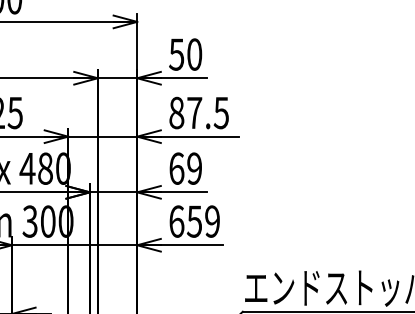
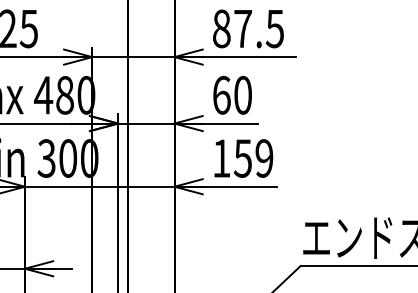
text: (194, 168) -> (242, 95), 69 -> 60
text: (176, 221) -> (221, 158), 659 -> 159

